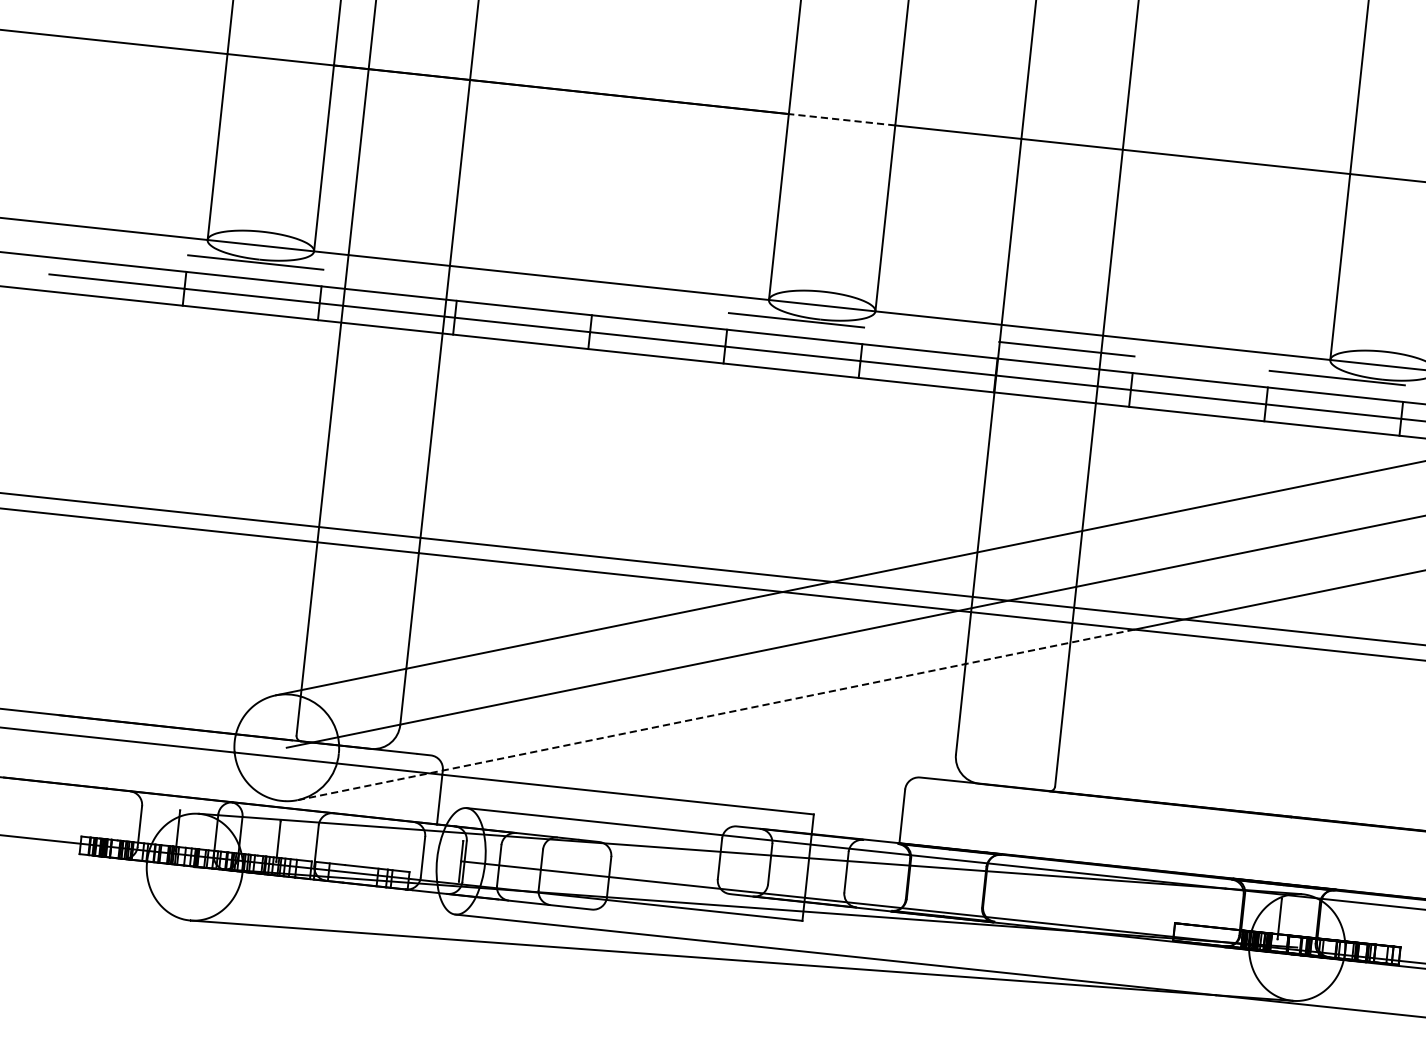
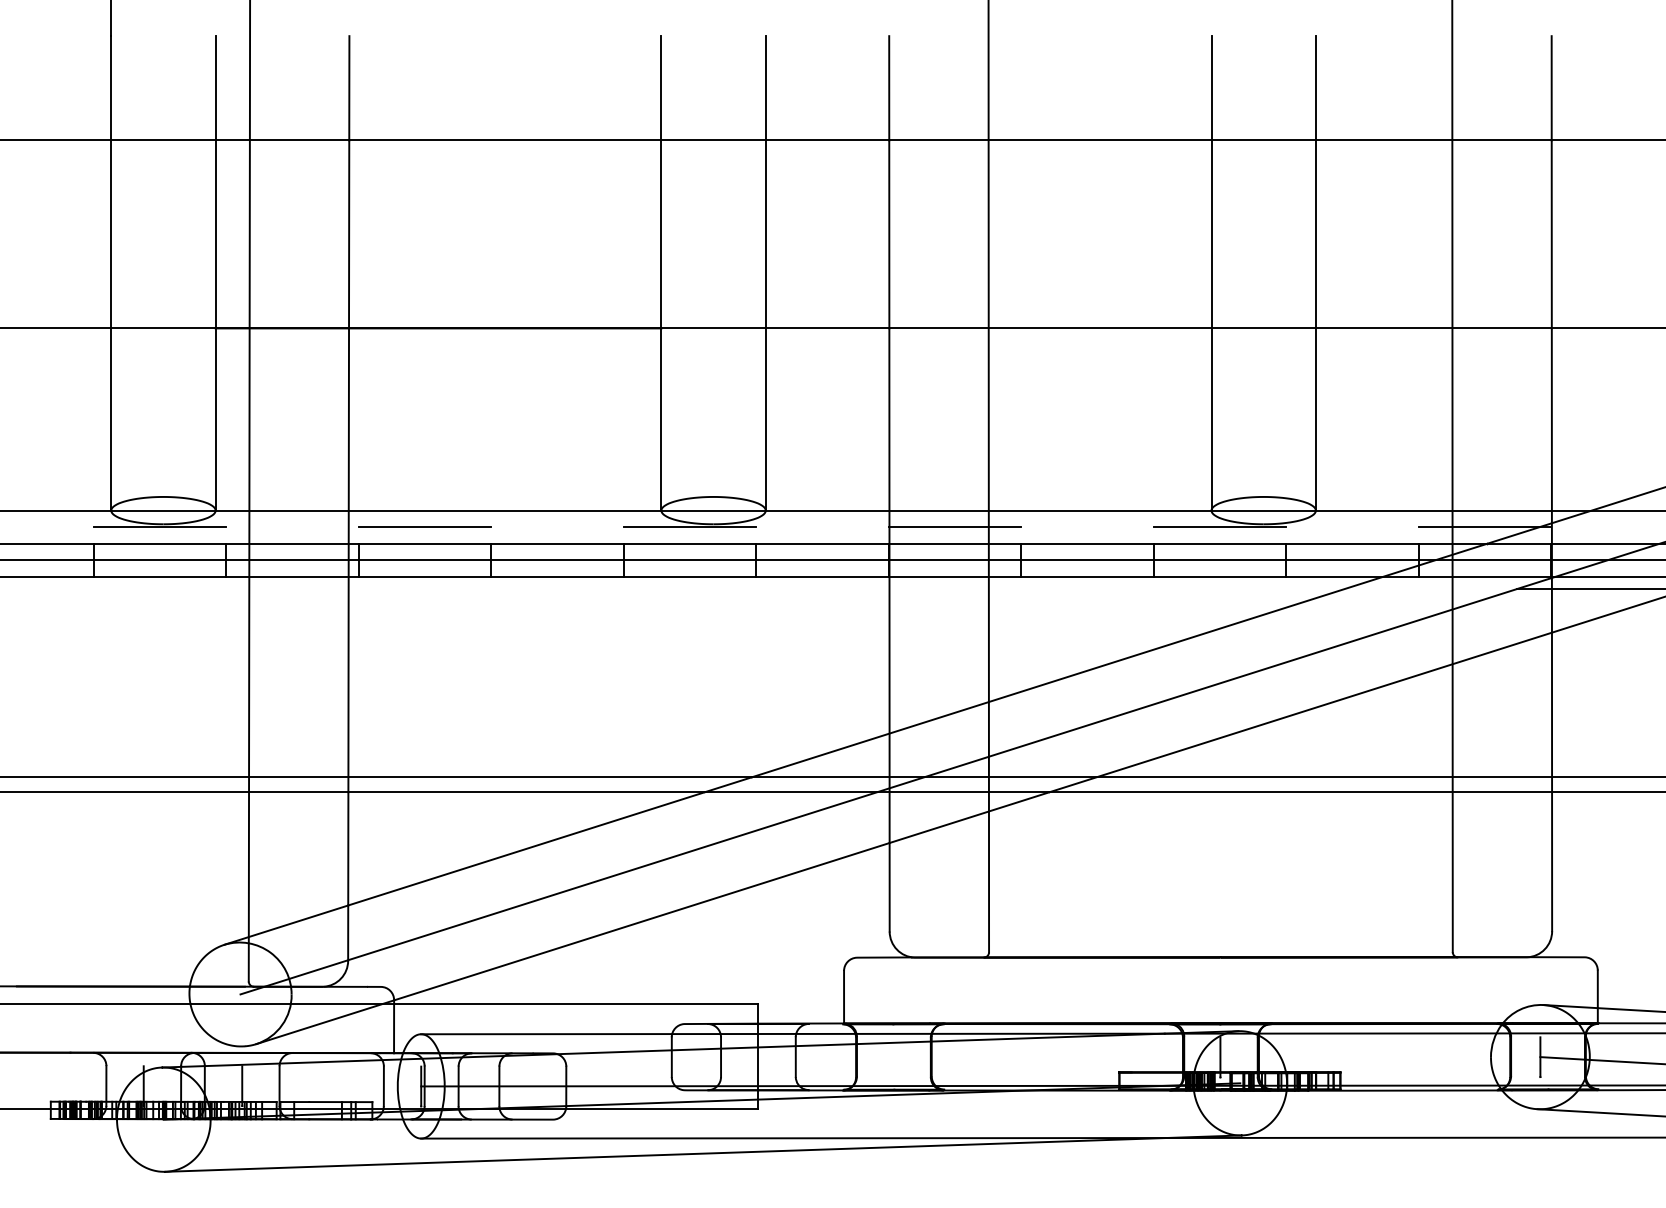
line: (841, 119) -> (713, 328), dashed -> solid
line: (525, 290) -> (424, 526), added
line: (715, 715) -> (652, 918), dashed -> solid

